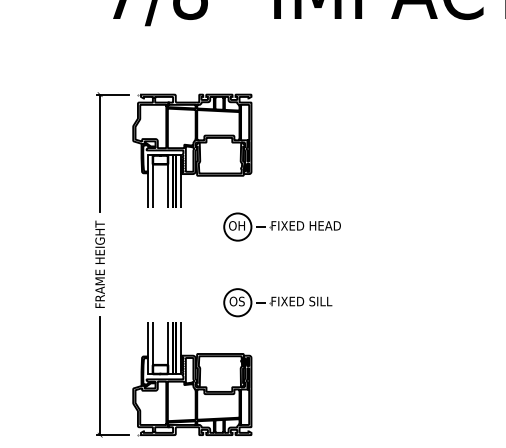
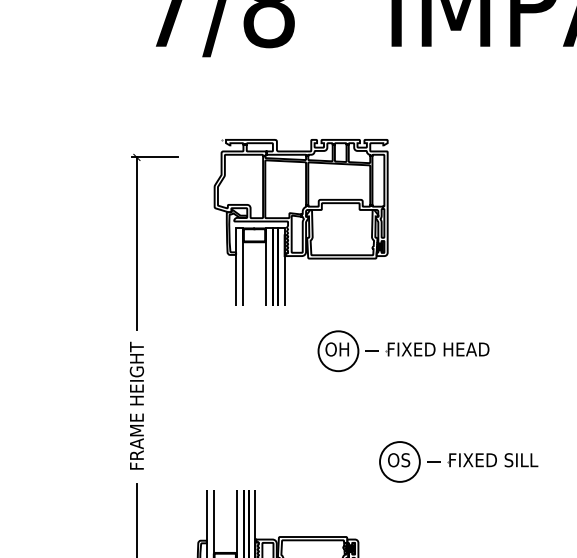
part: (192, 150) -> (301, 221), moved
part: (277, 302) -> (458, 461), moved

